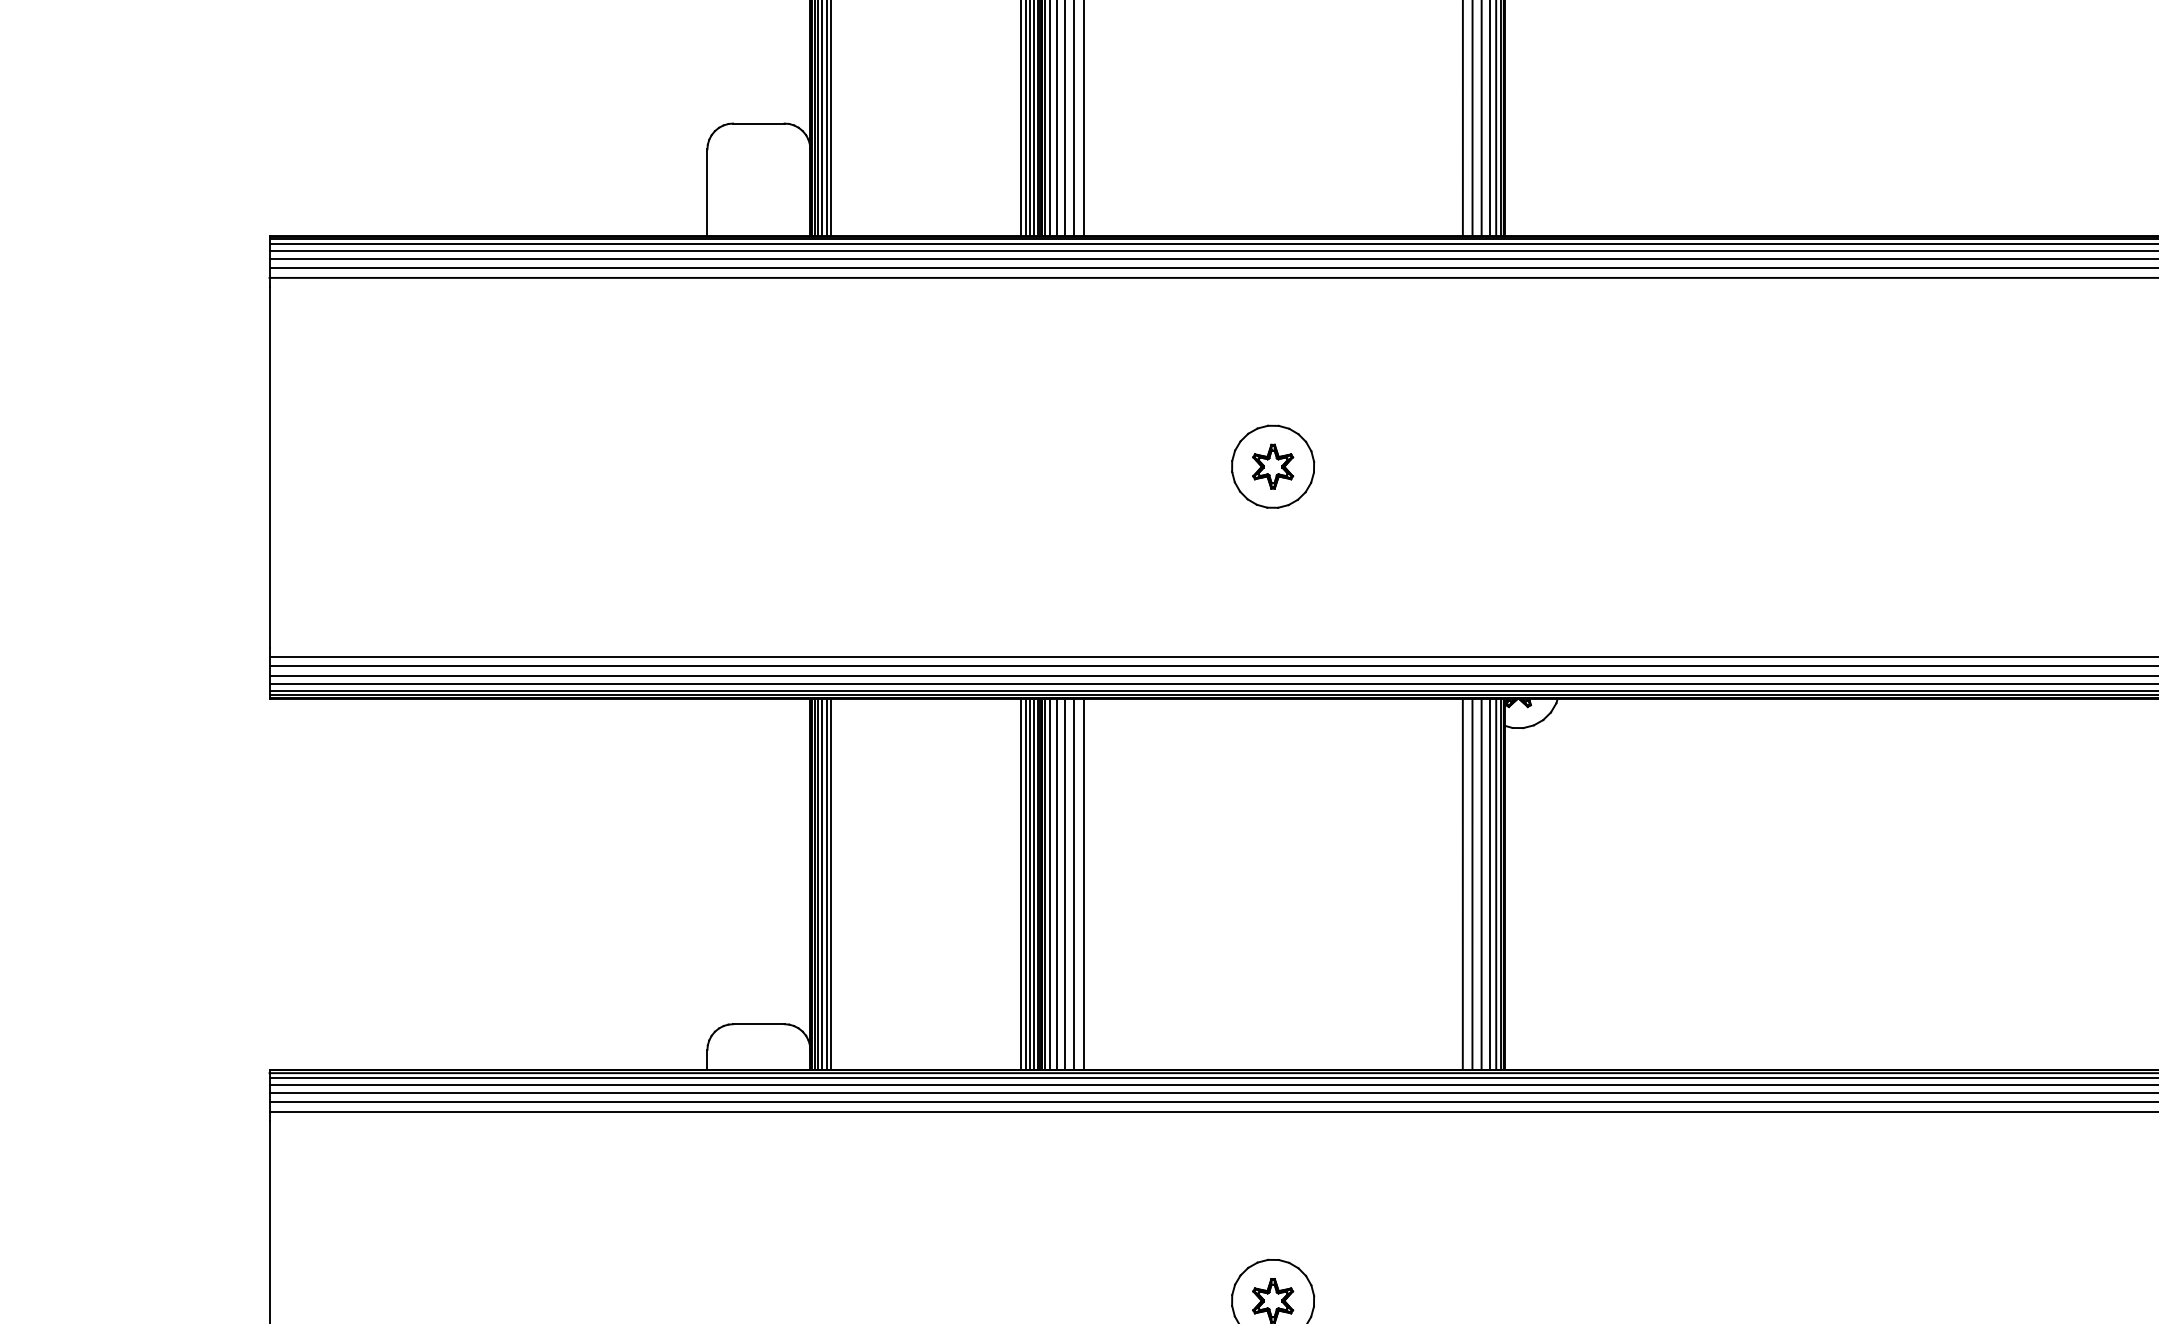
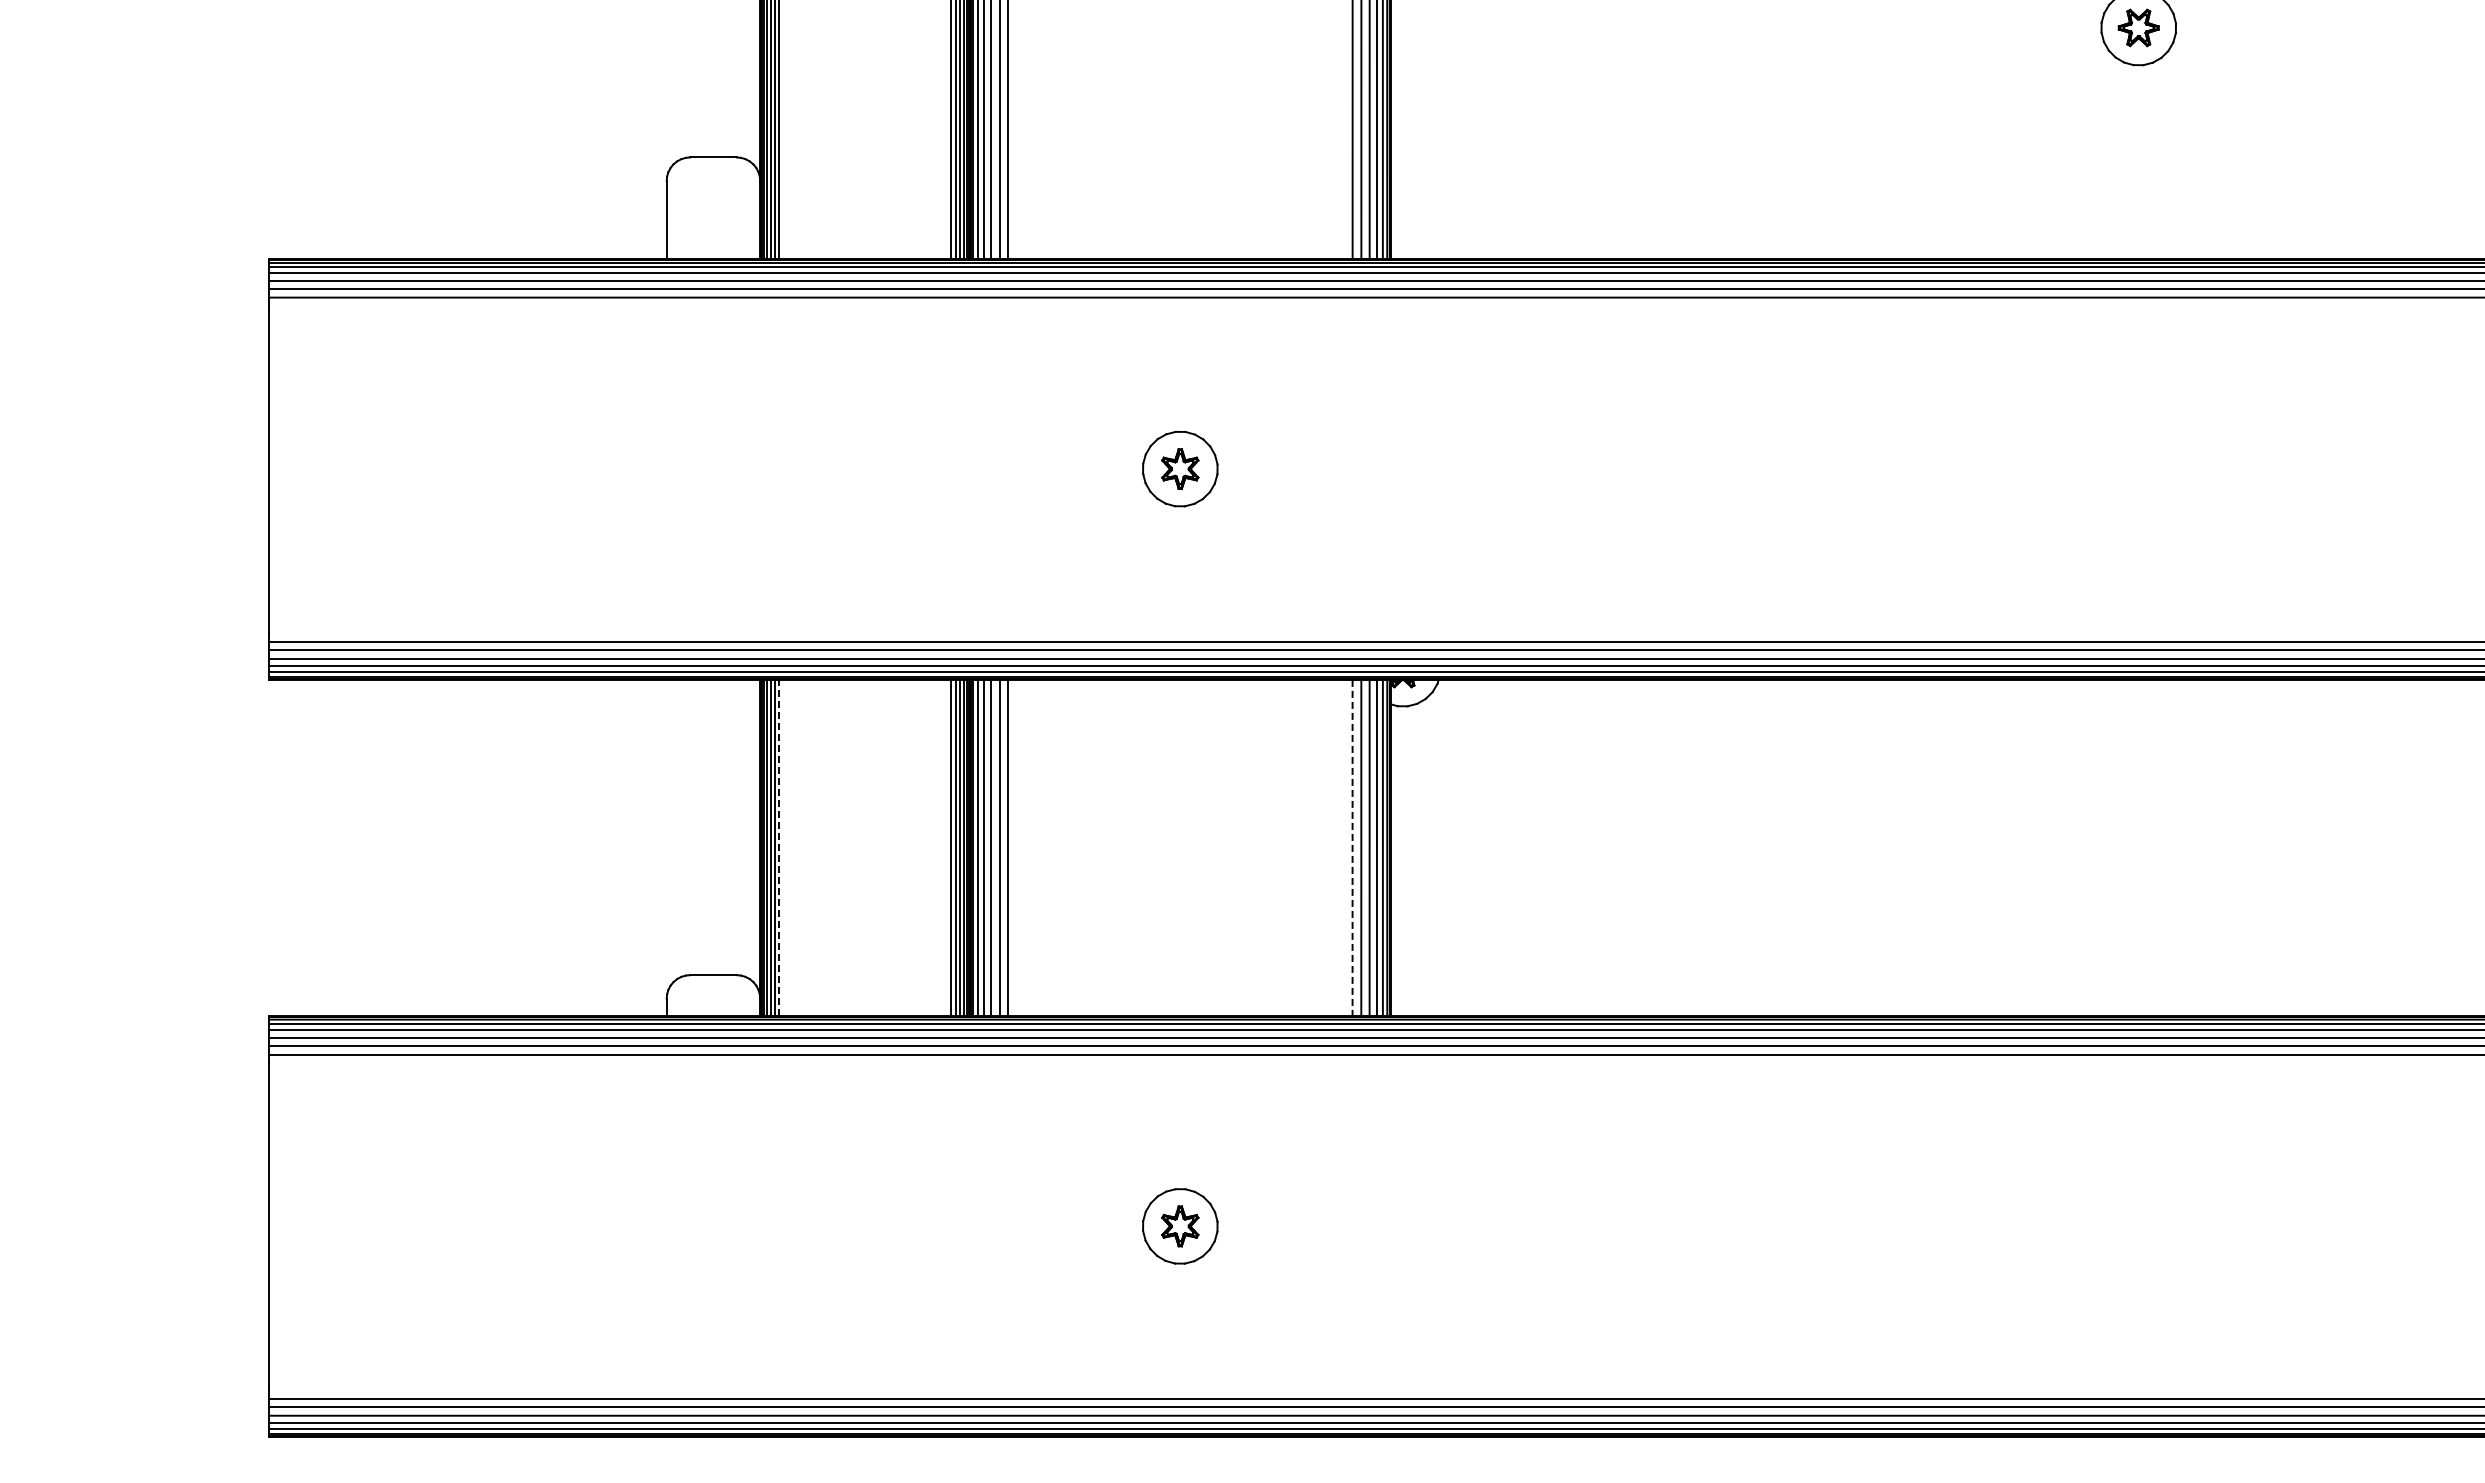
line: (831, 883) -> (779, 847), solid -> dashed
line: (1462, 884) -> (1352, 848), solid -> dashed

